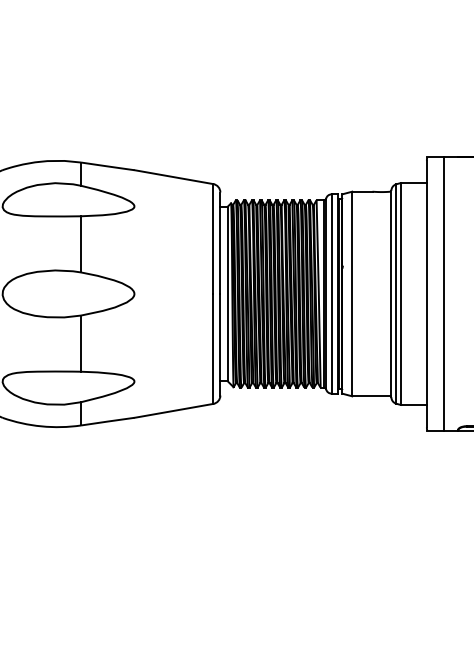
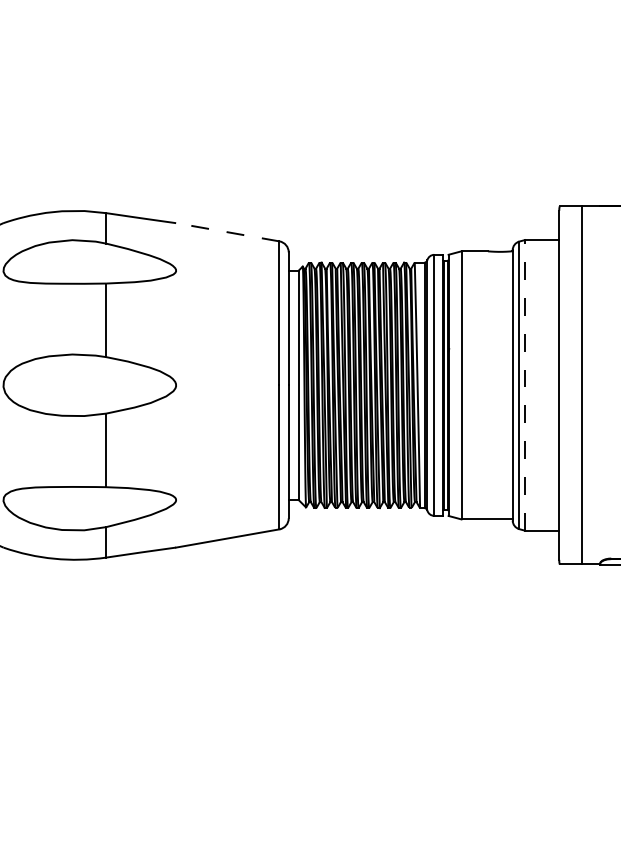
line: (173, 177) -> (227, 232), solid -> dashed
line: (400, 294) -> (524, 386), solid -> dashed

